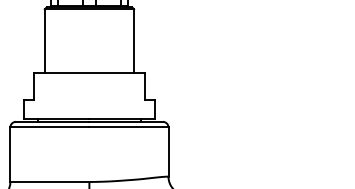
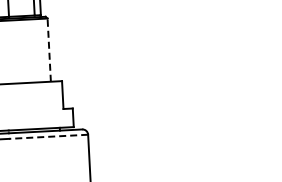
line: (134, 40) -> (49, 49), solid -> dashed
line: (128, 127) -> (48, 136), solid -> dashed

